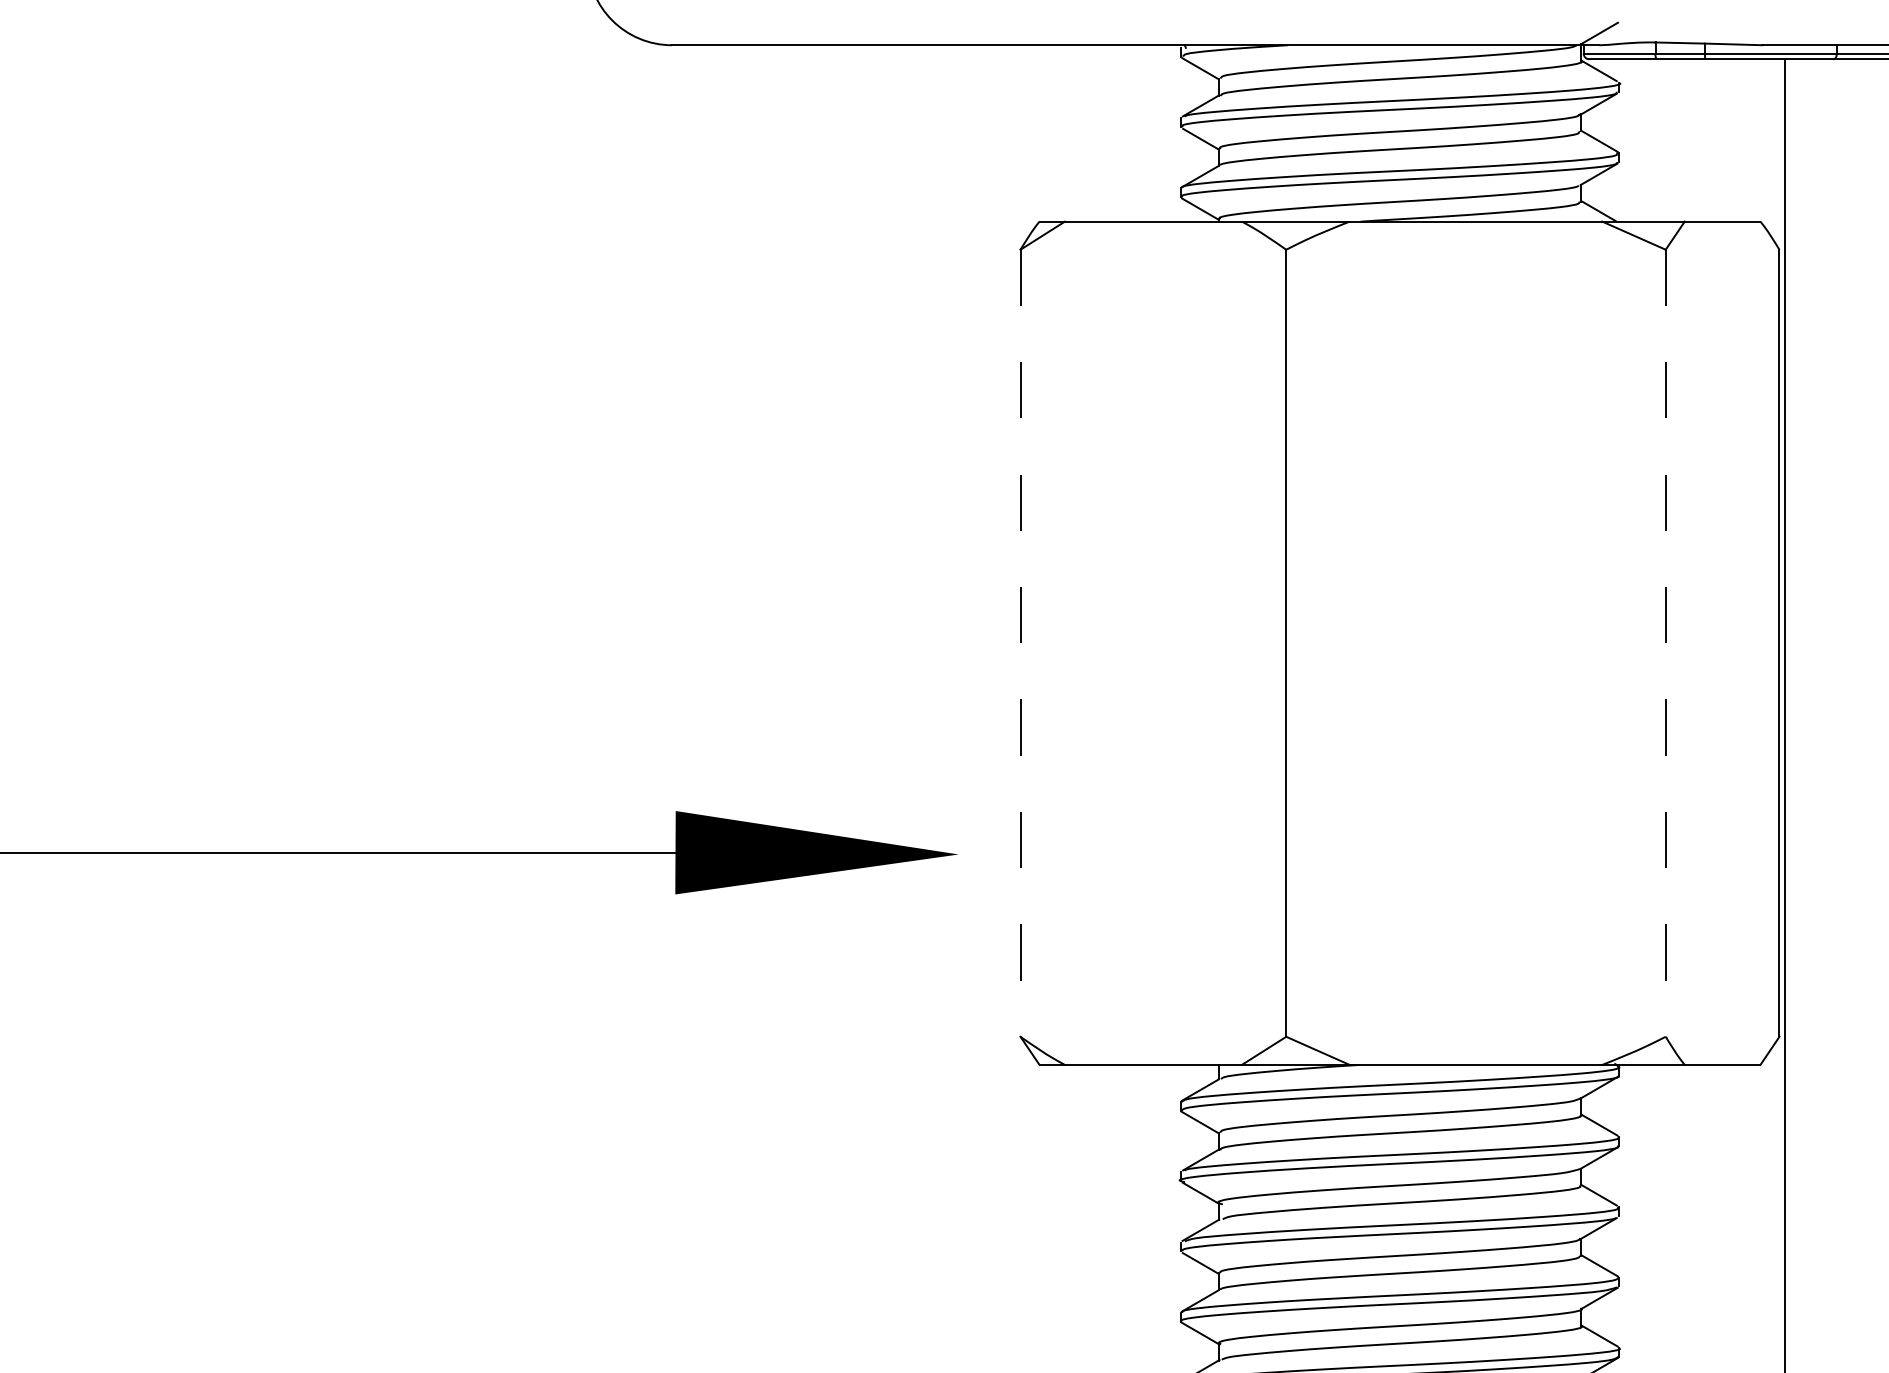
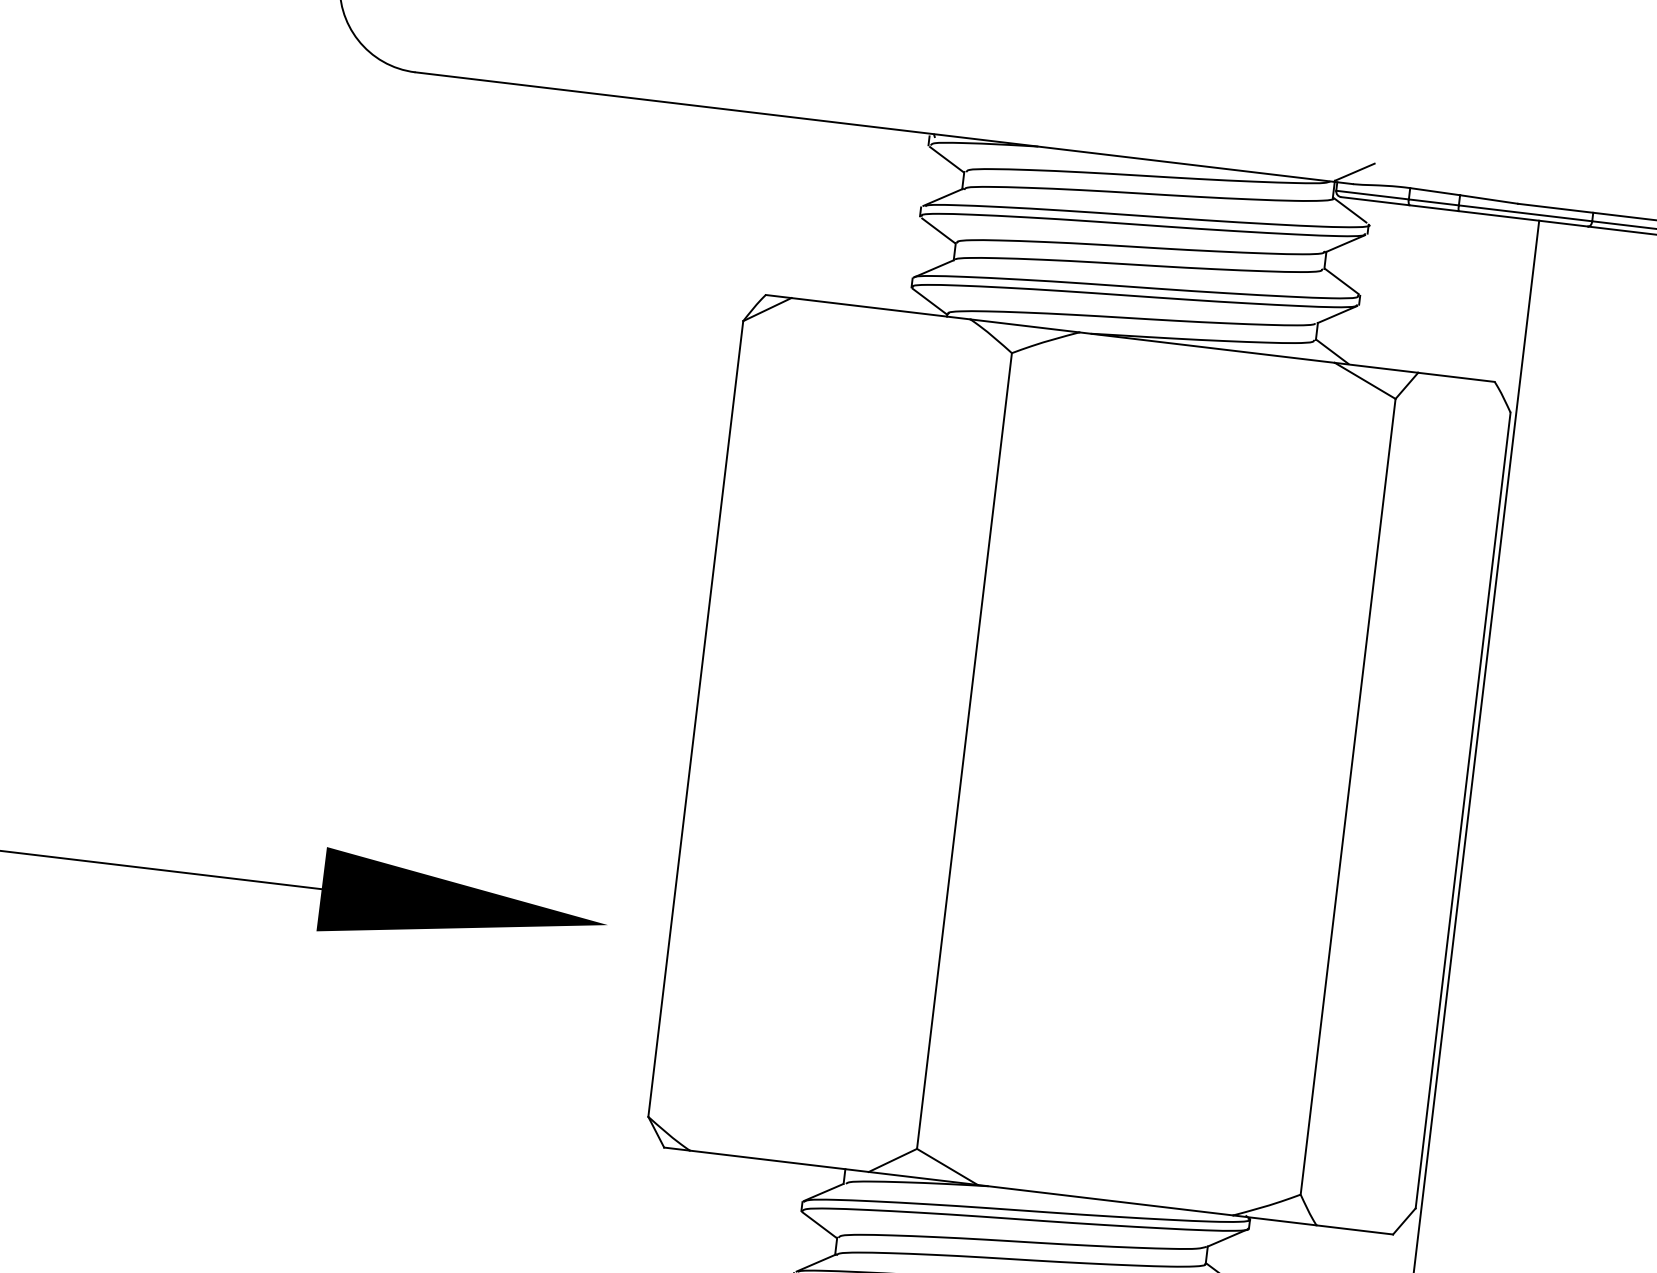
line: (1020, 643) -> (695, 719), dashed -> solid
line: (1665, 643) -> (1347, 796), dashed -> solid

